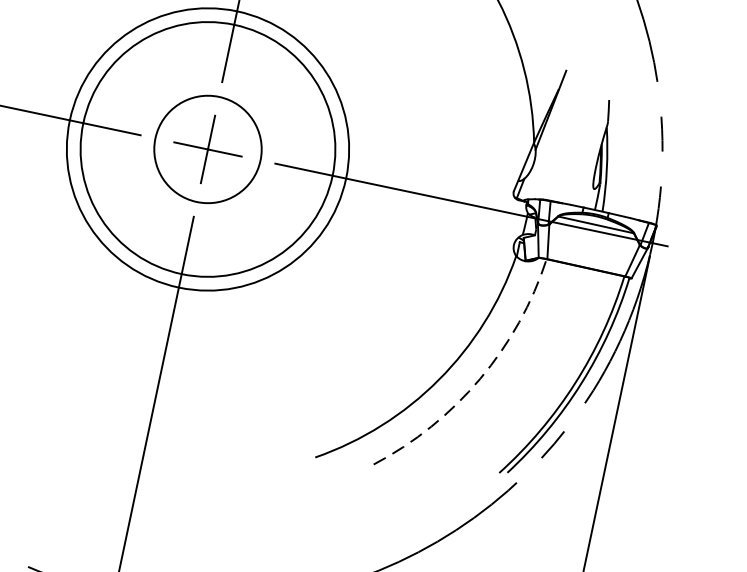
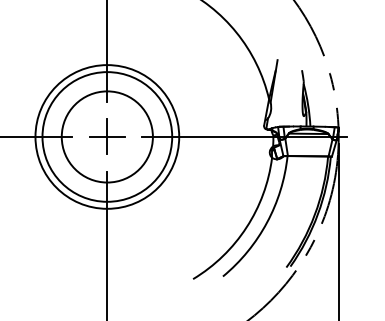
circle: (206, 148) -> (106, 136), size x1.67
arc: (481, 378) -> (267, 222), dashed -> solid

